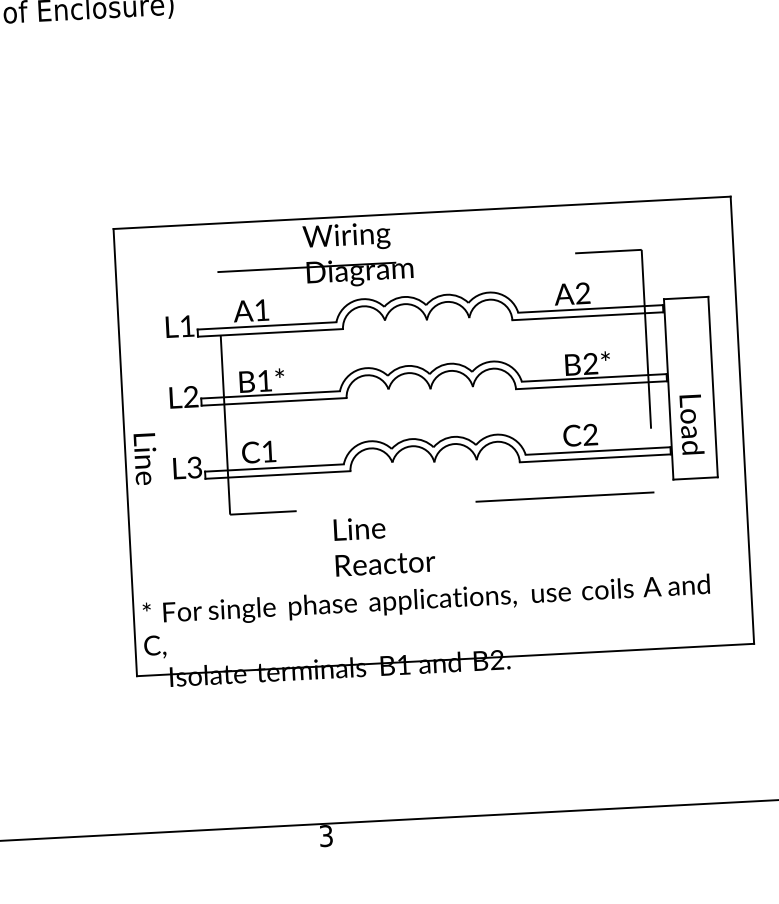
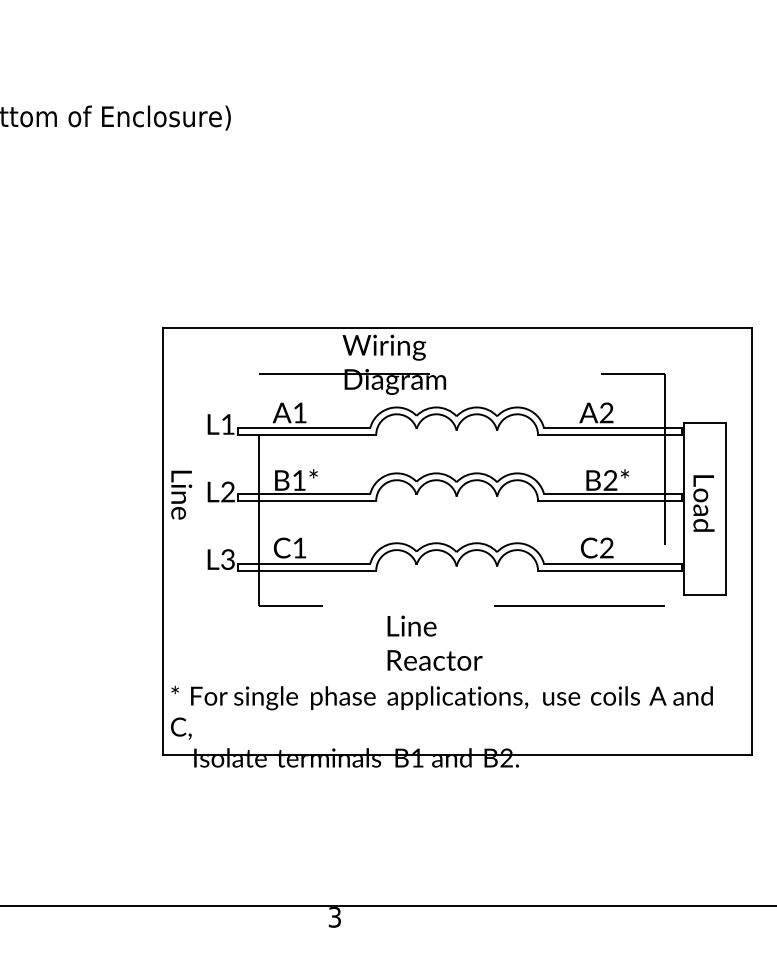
text: (691, 424) -> (703, 503), moved
text: (145, 458) -> (181, 494), moved
text: (383, 544) -> (434, 642), moved

